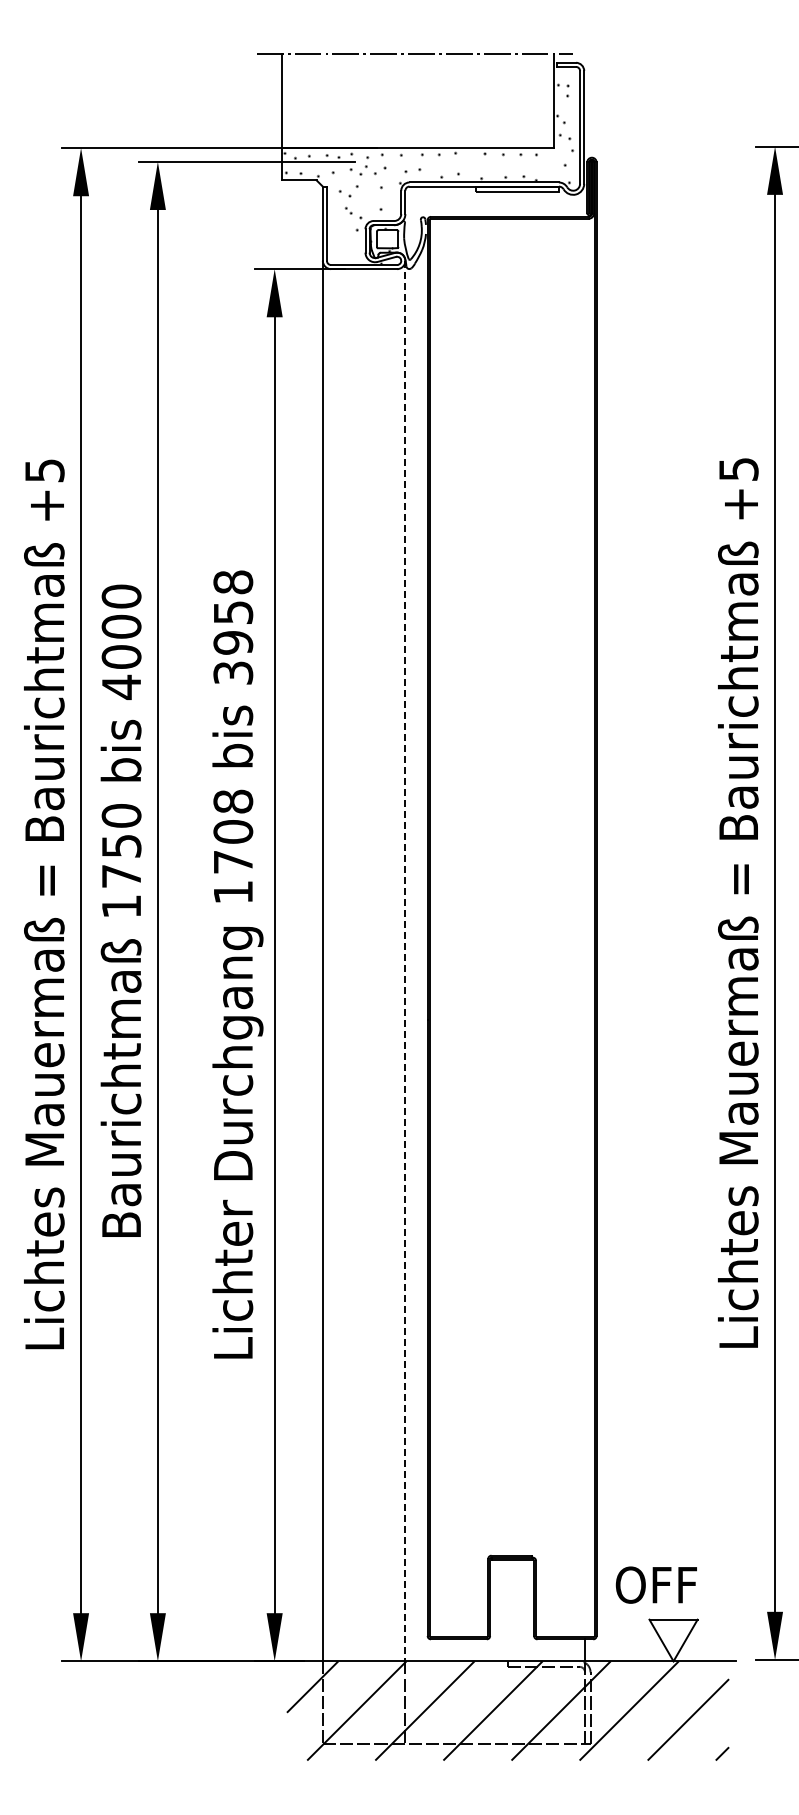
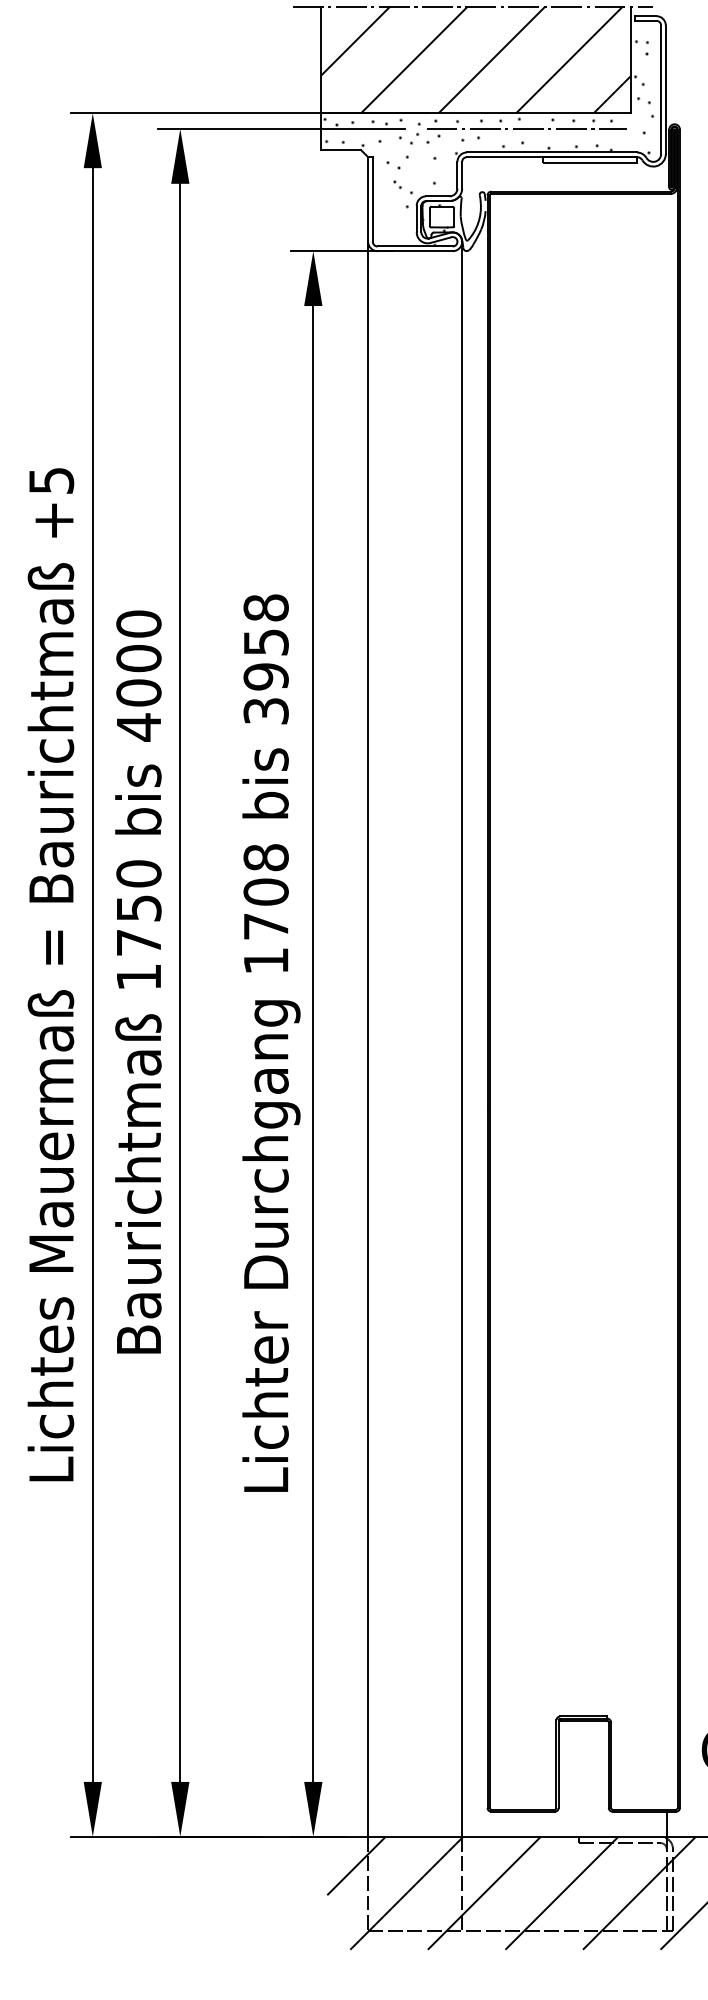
hatch: (417, 101) -> (475, 60), added
line: (462, 161) -> (527, 128), added
line: (405, 961) -> (462, 1039), dashed -> solid

